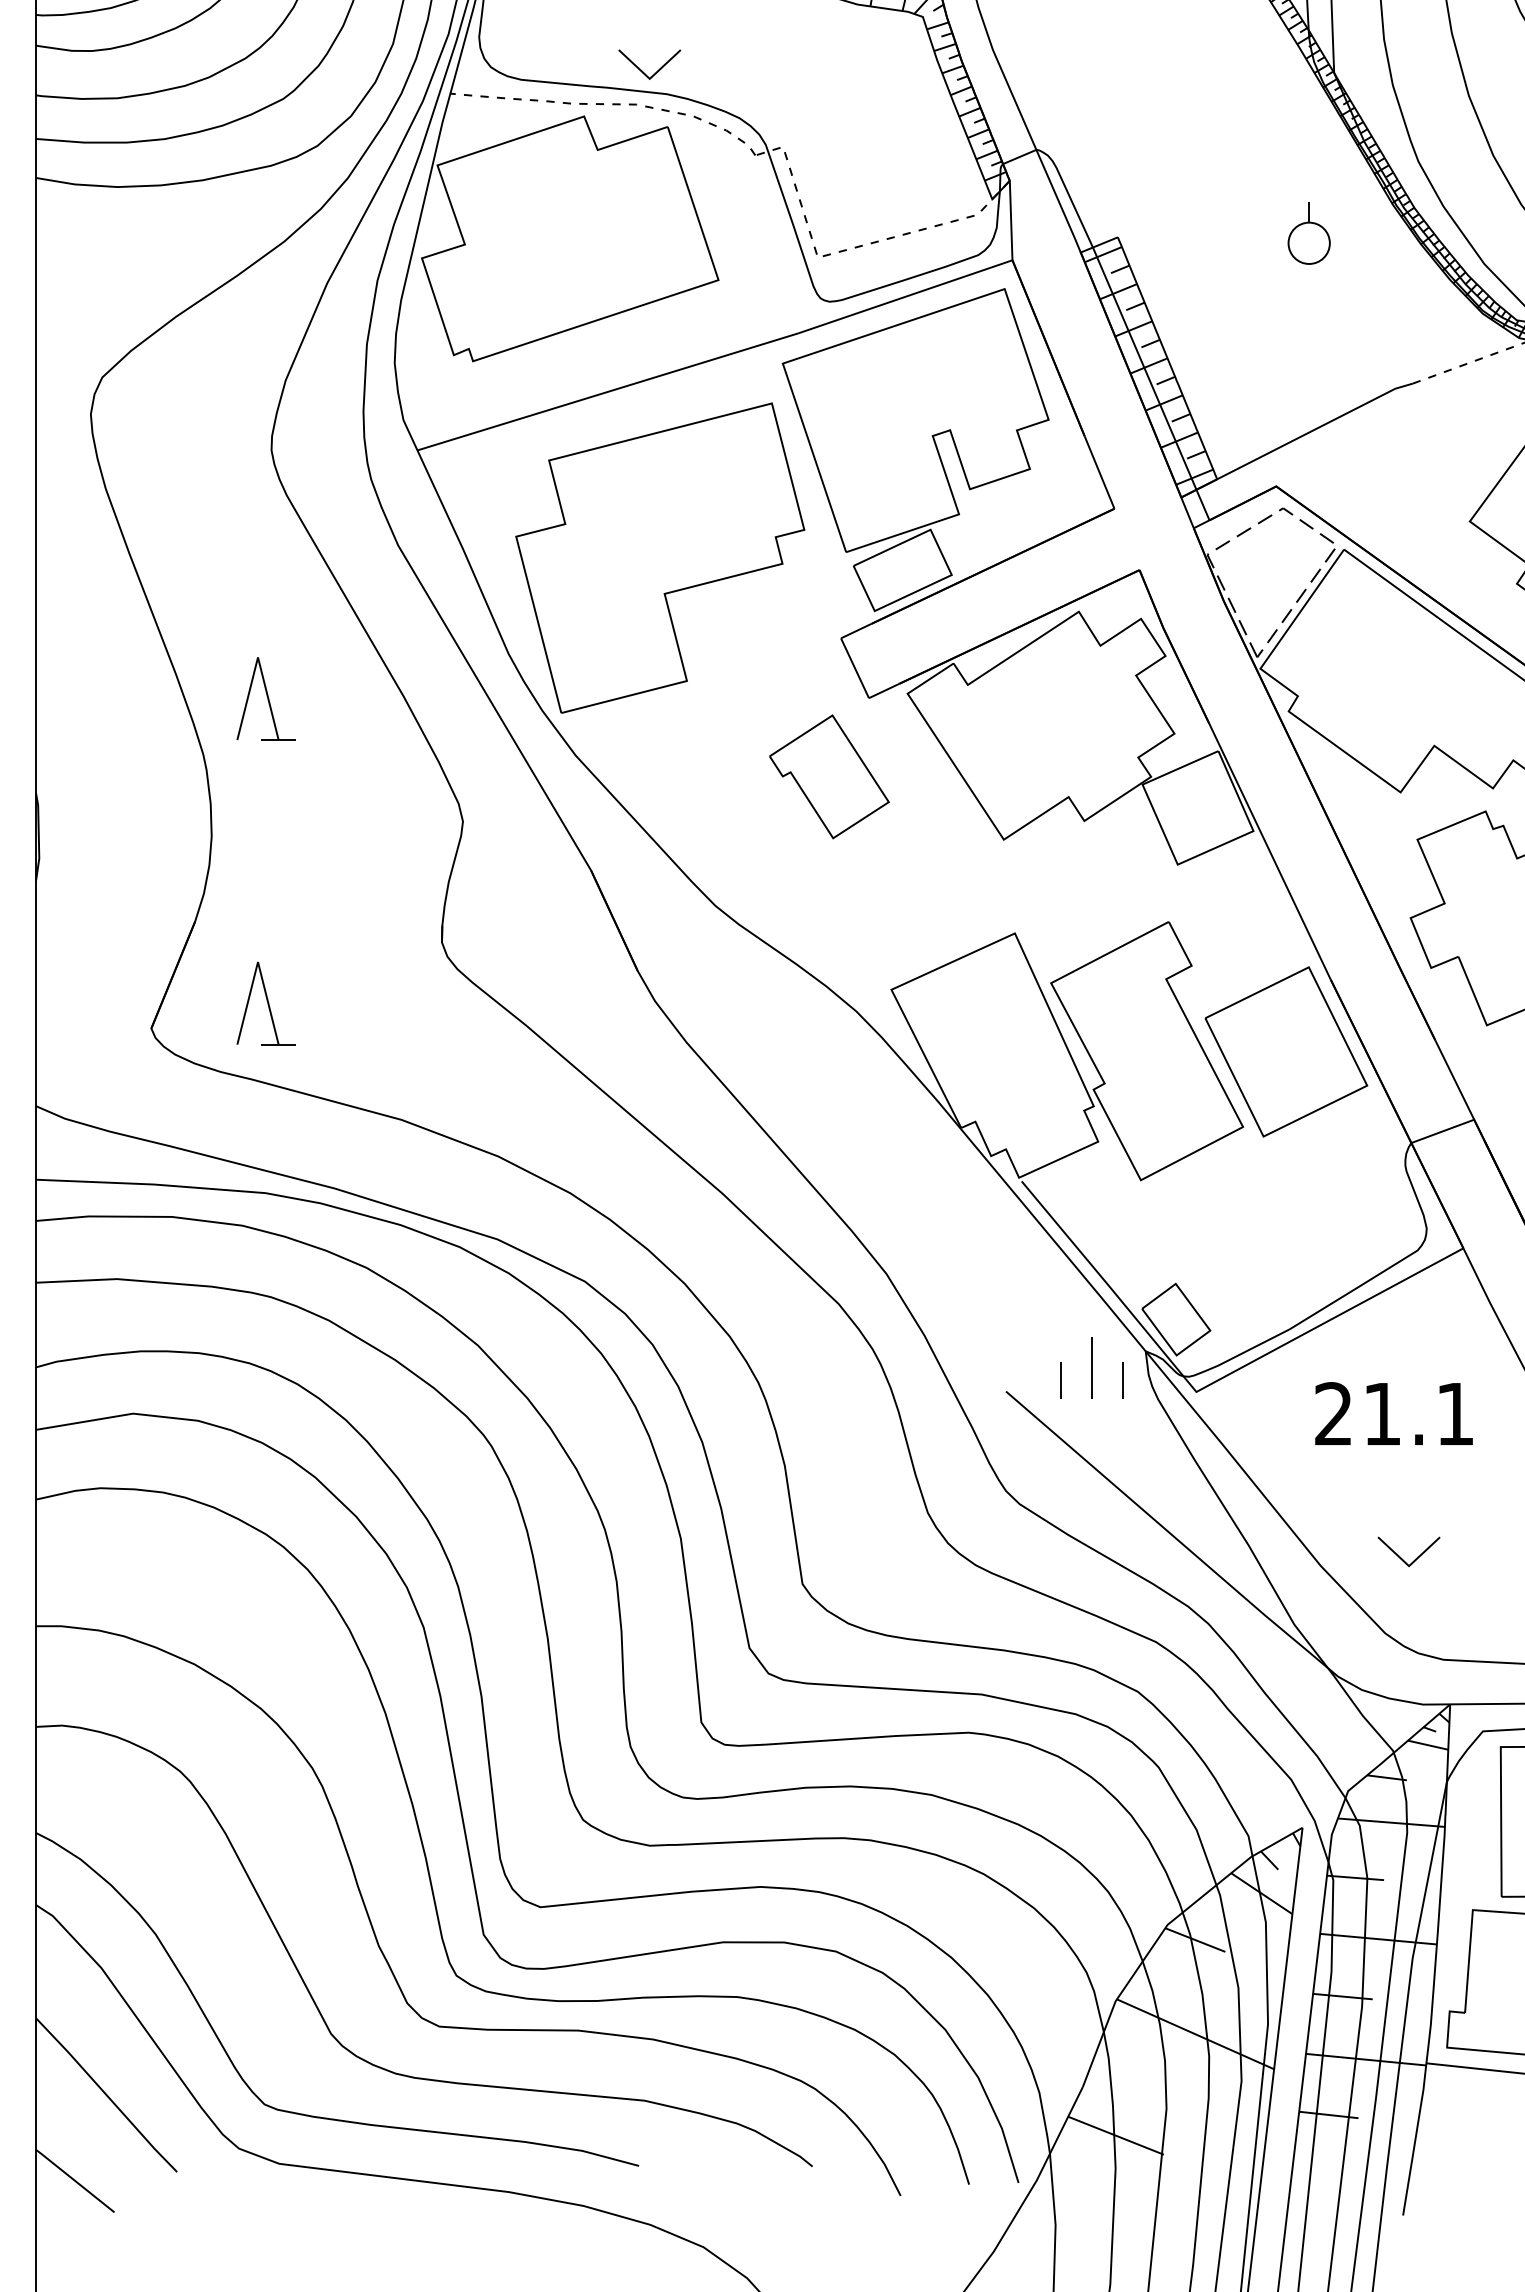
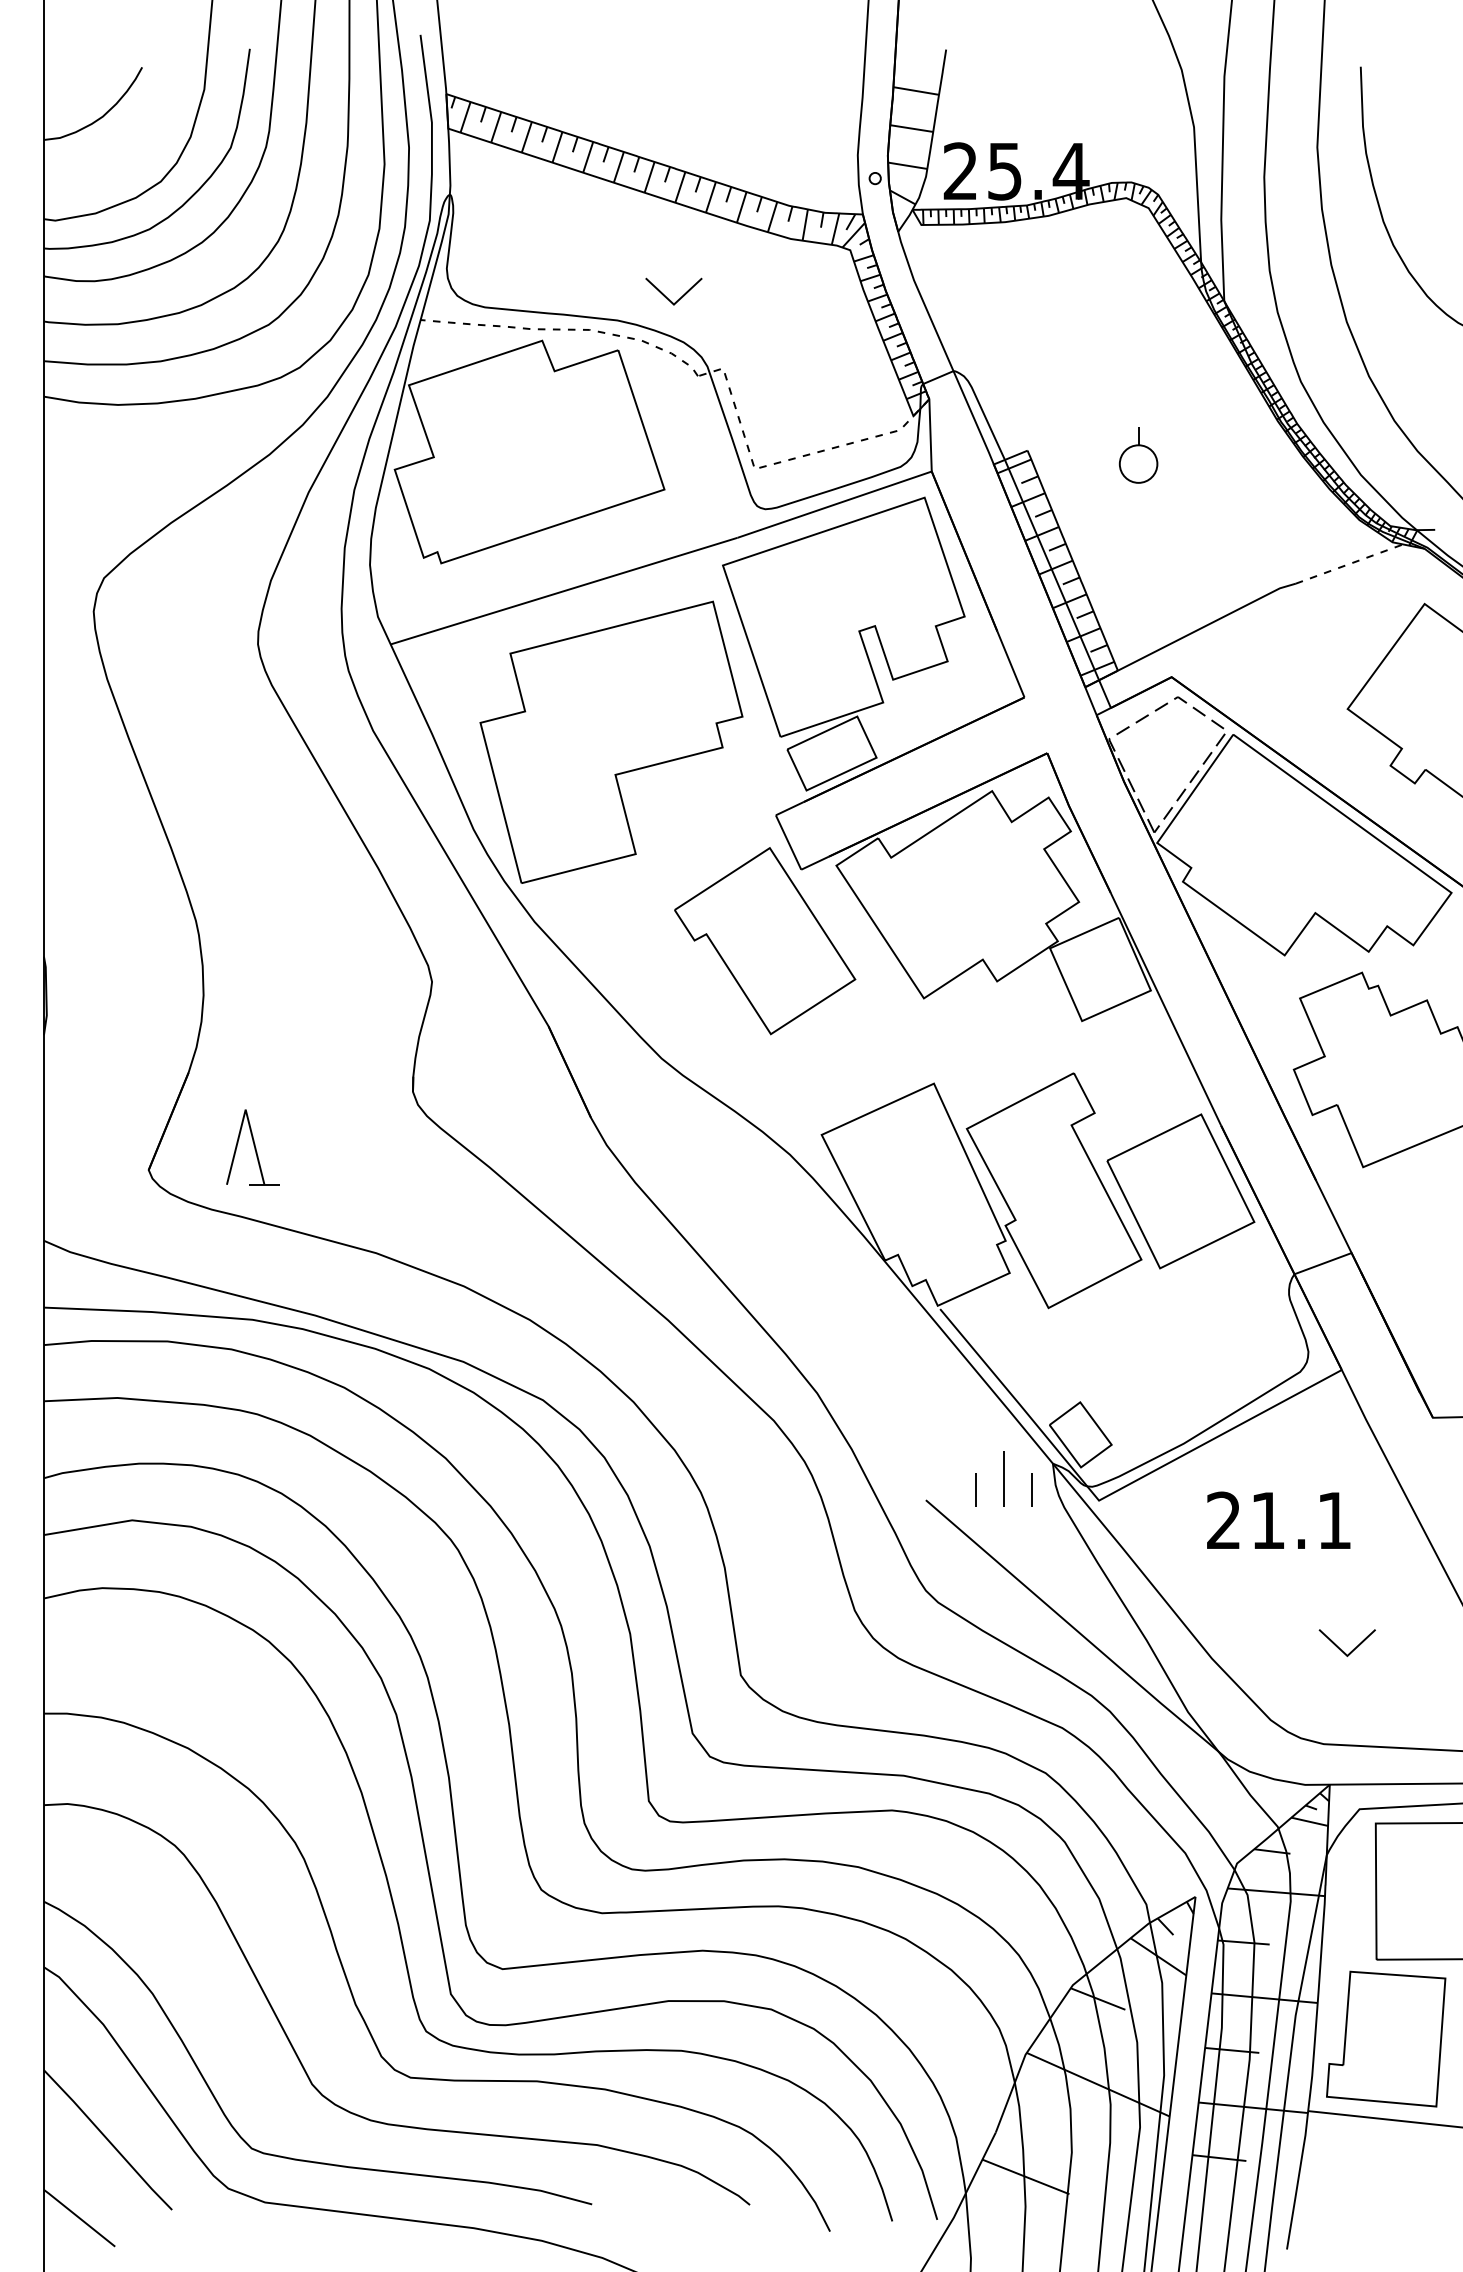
part: (642, 71) -> (667, 297), moved
part: (1309, 233) -> (1138, 455), moved
part: (265, 699) -> (252, 870), removed
part: (829, 777) -> (765, 941), size x1.67
part: (1401, 1557) -> (1340, 1648), moved

